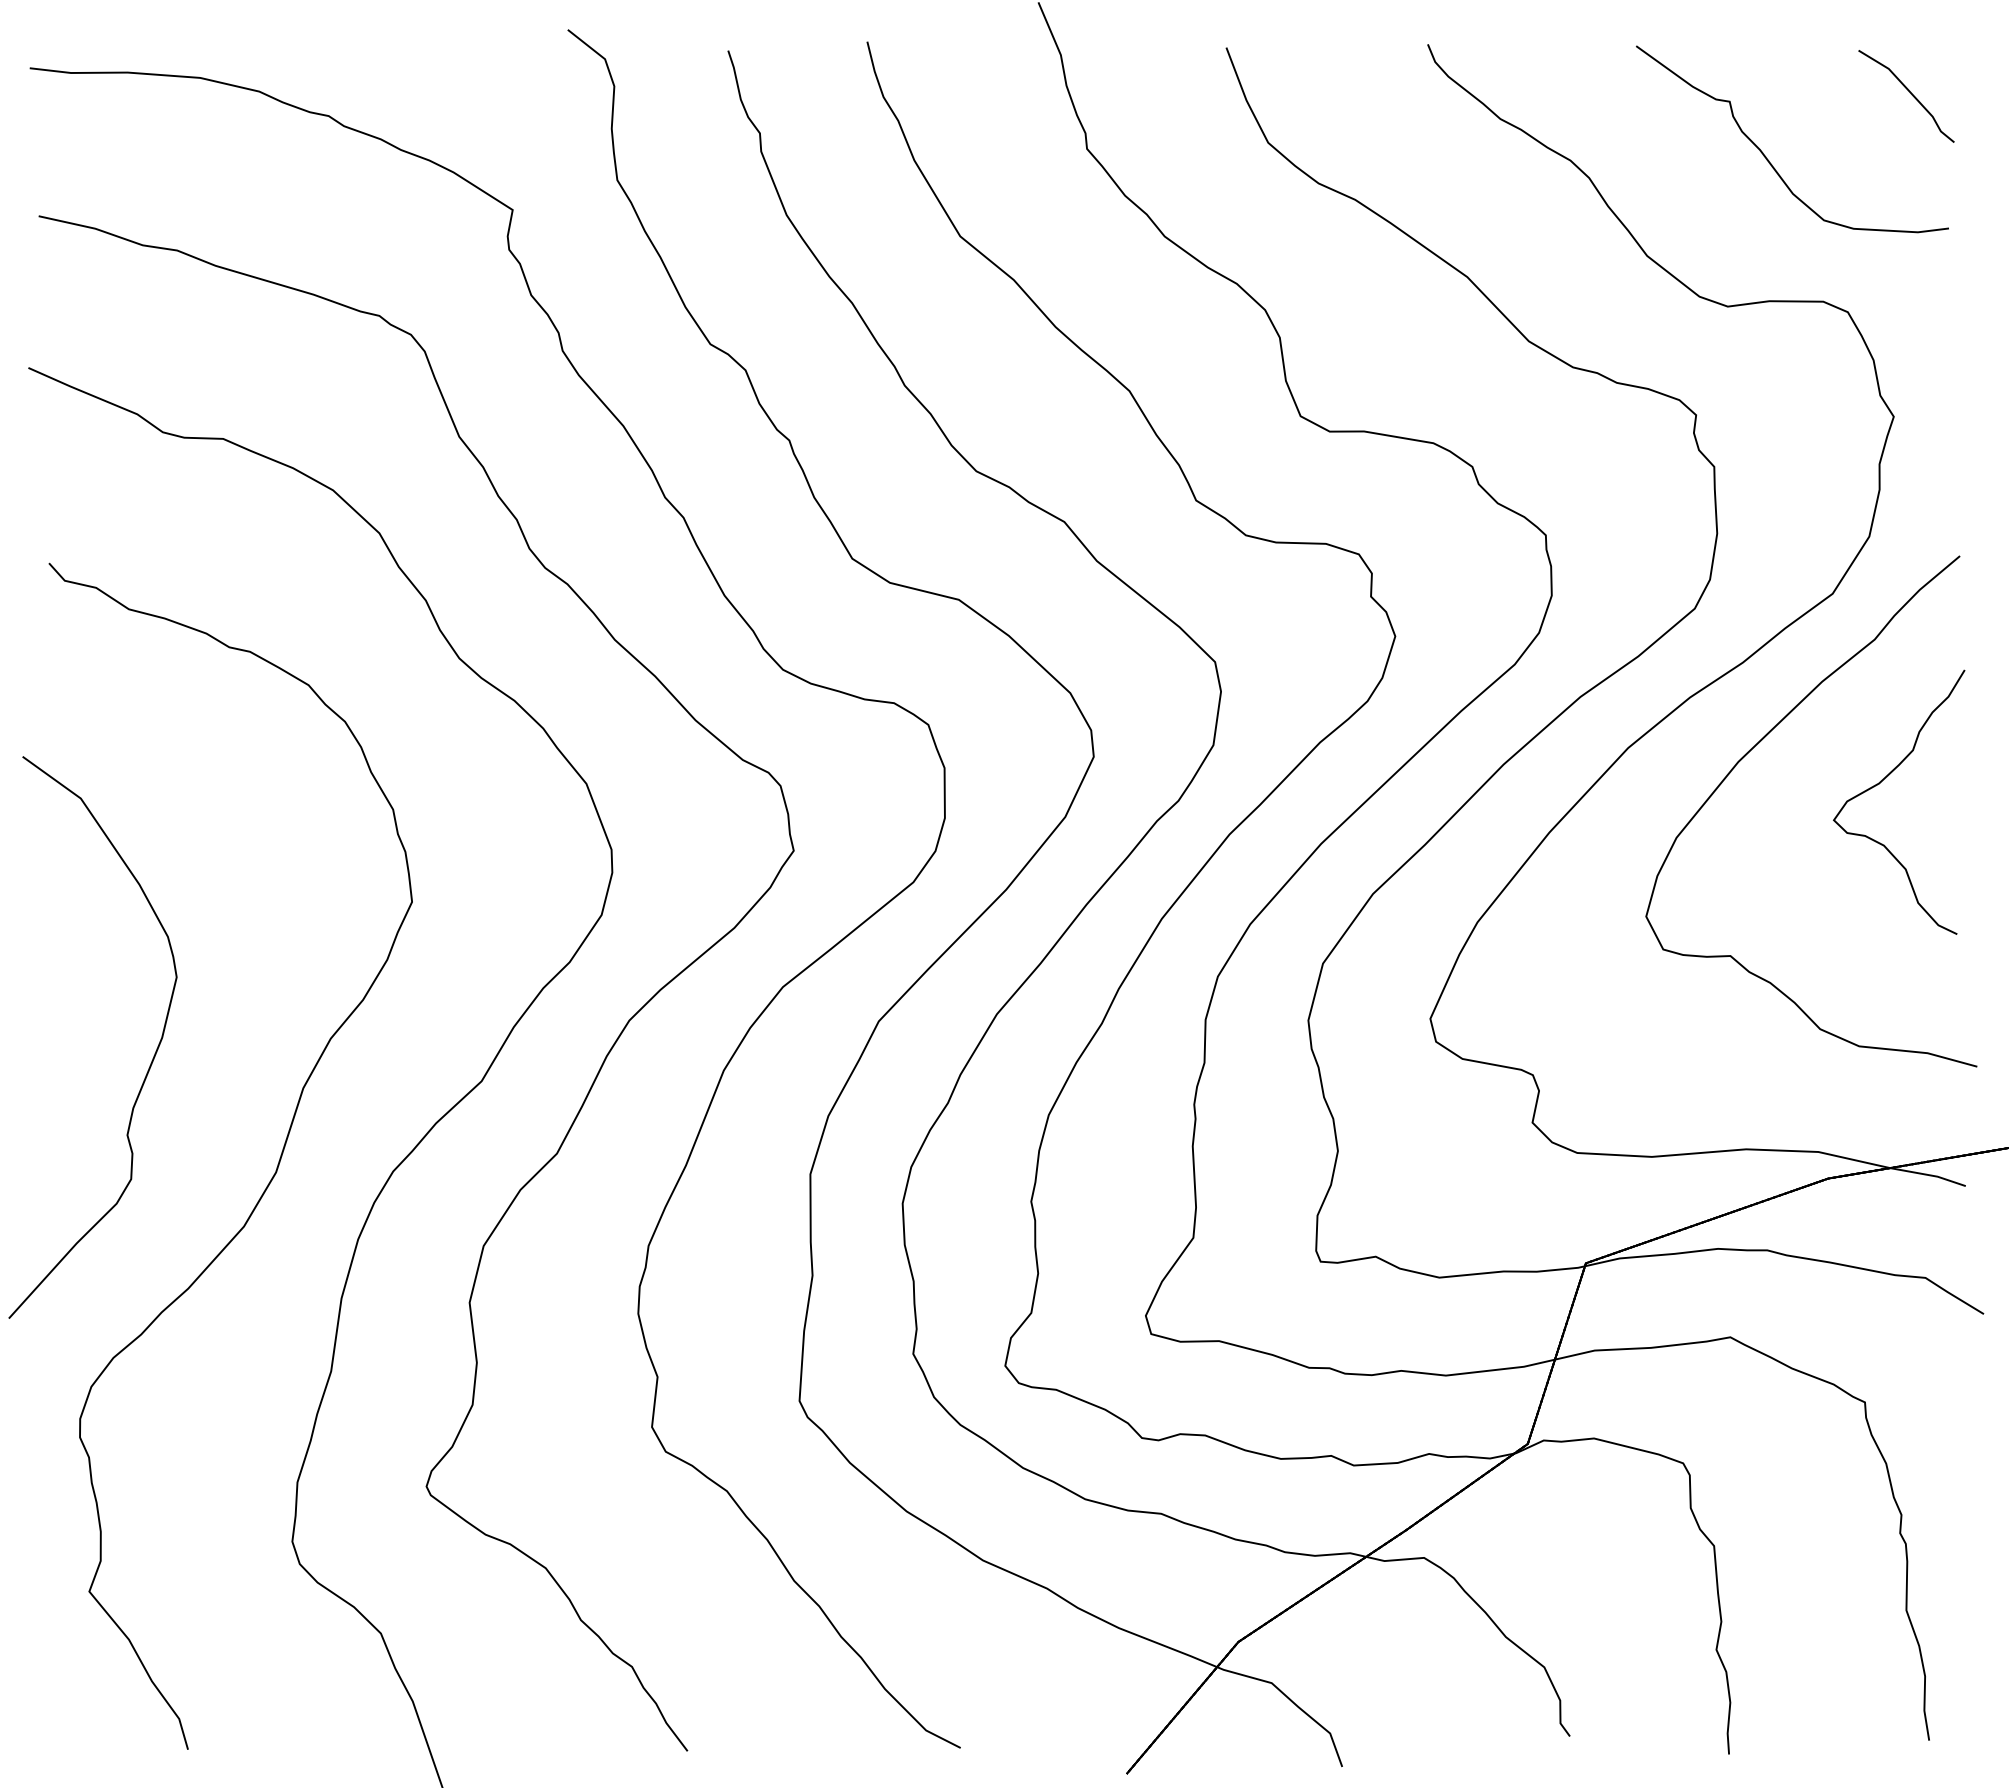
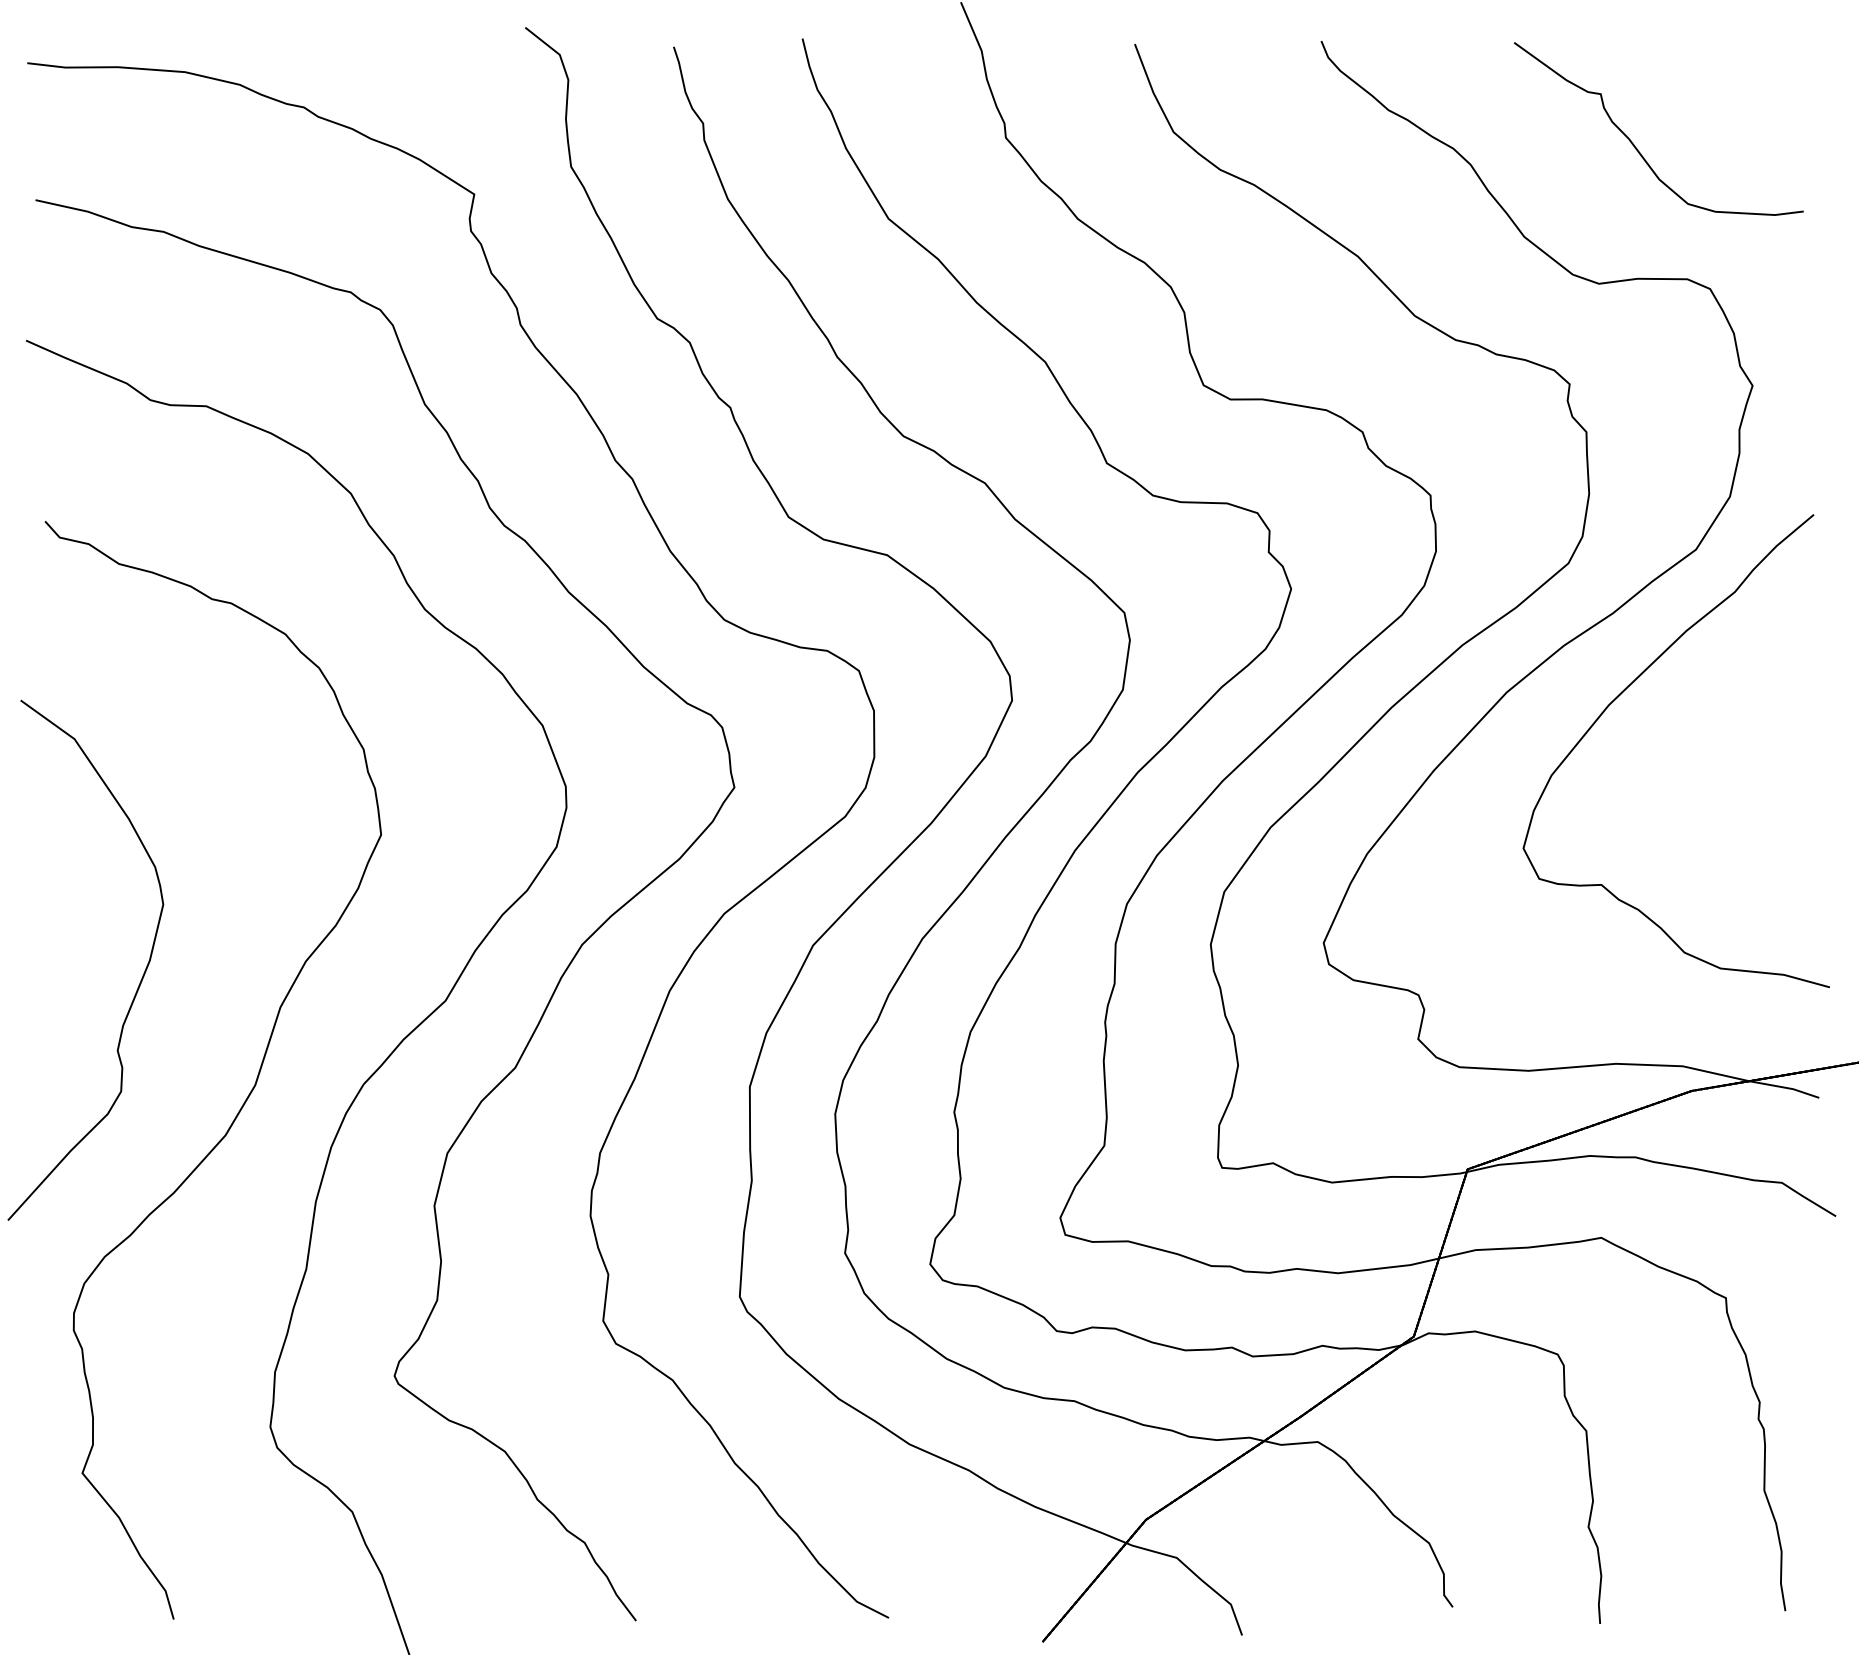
line: (1909, 92) -> (1767, 85), removed
curve: (1881, 782) -> (1741, 724), removed

